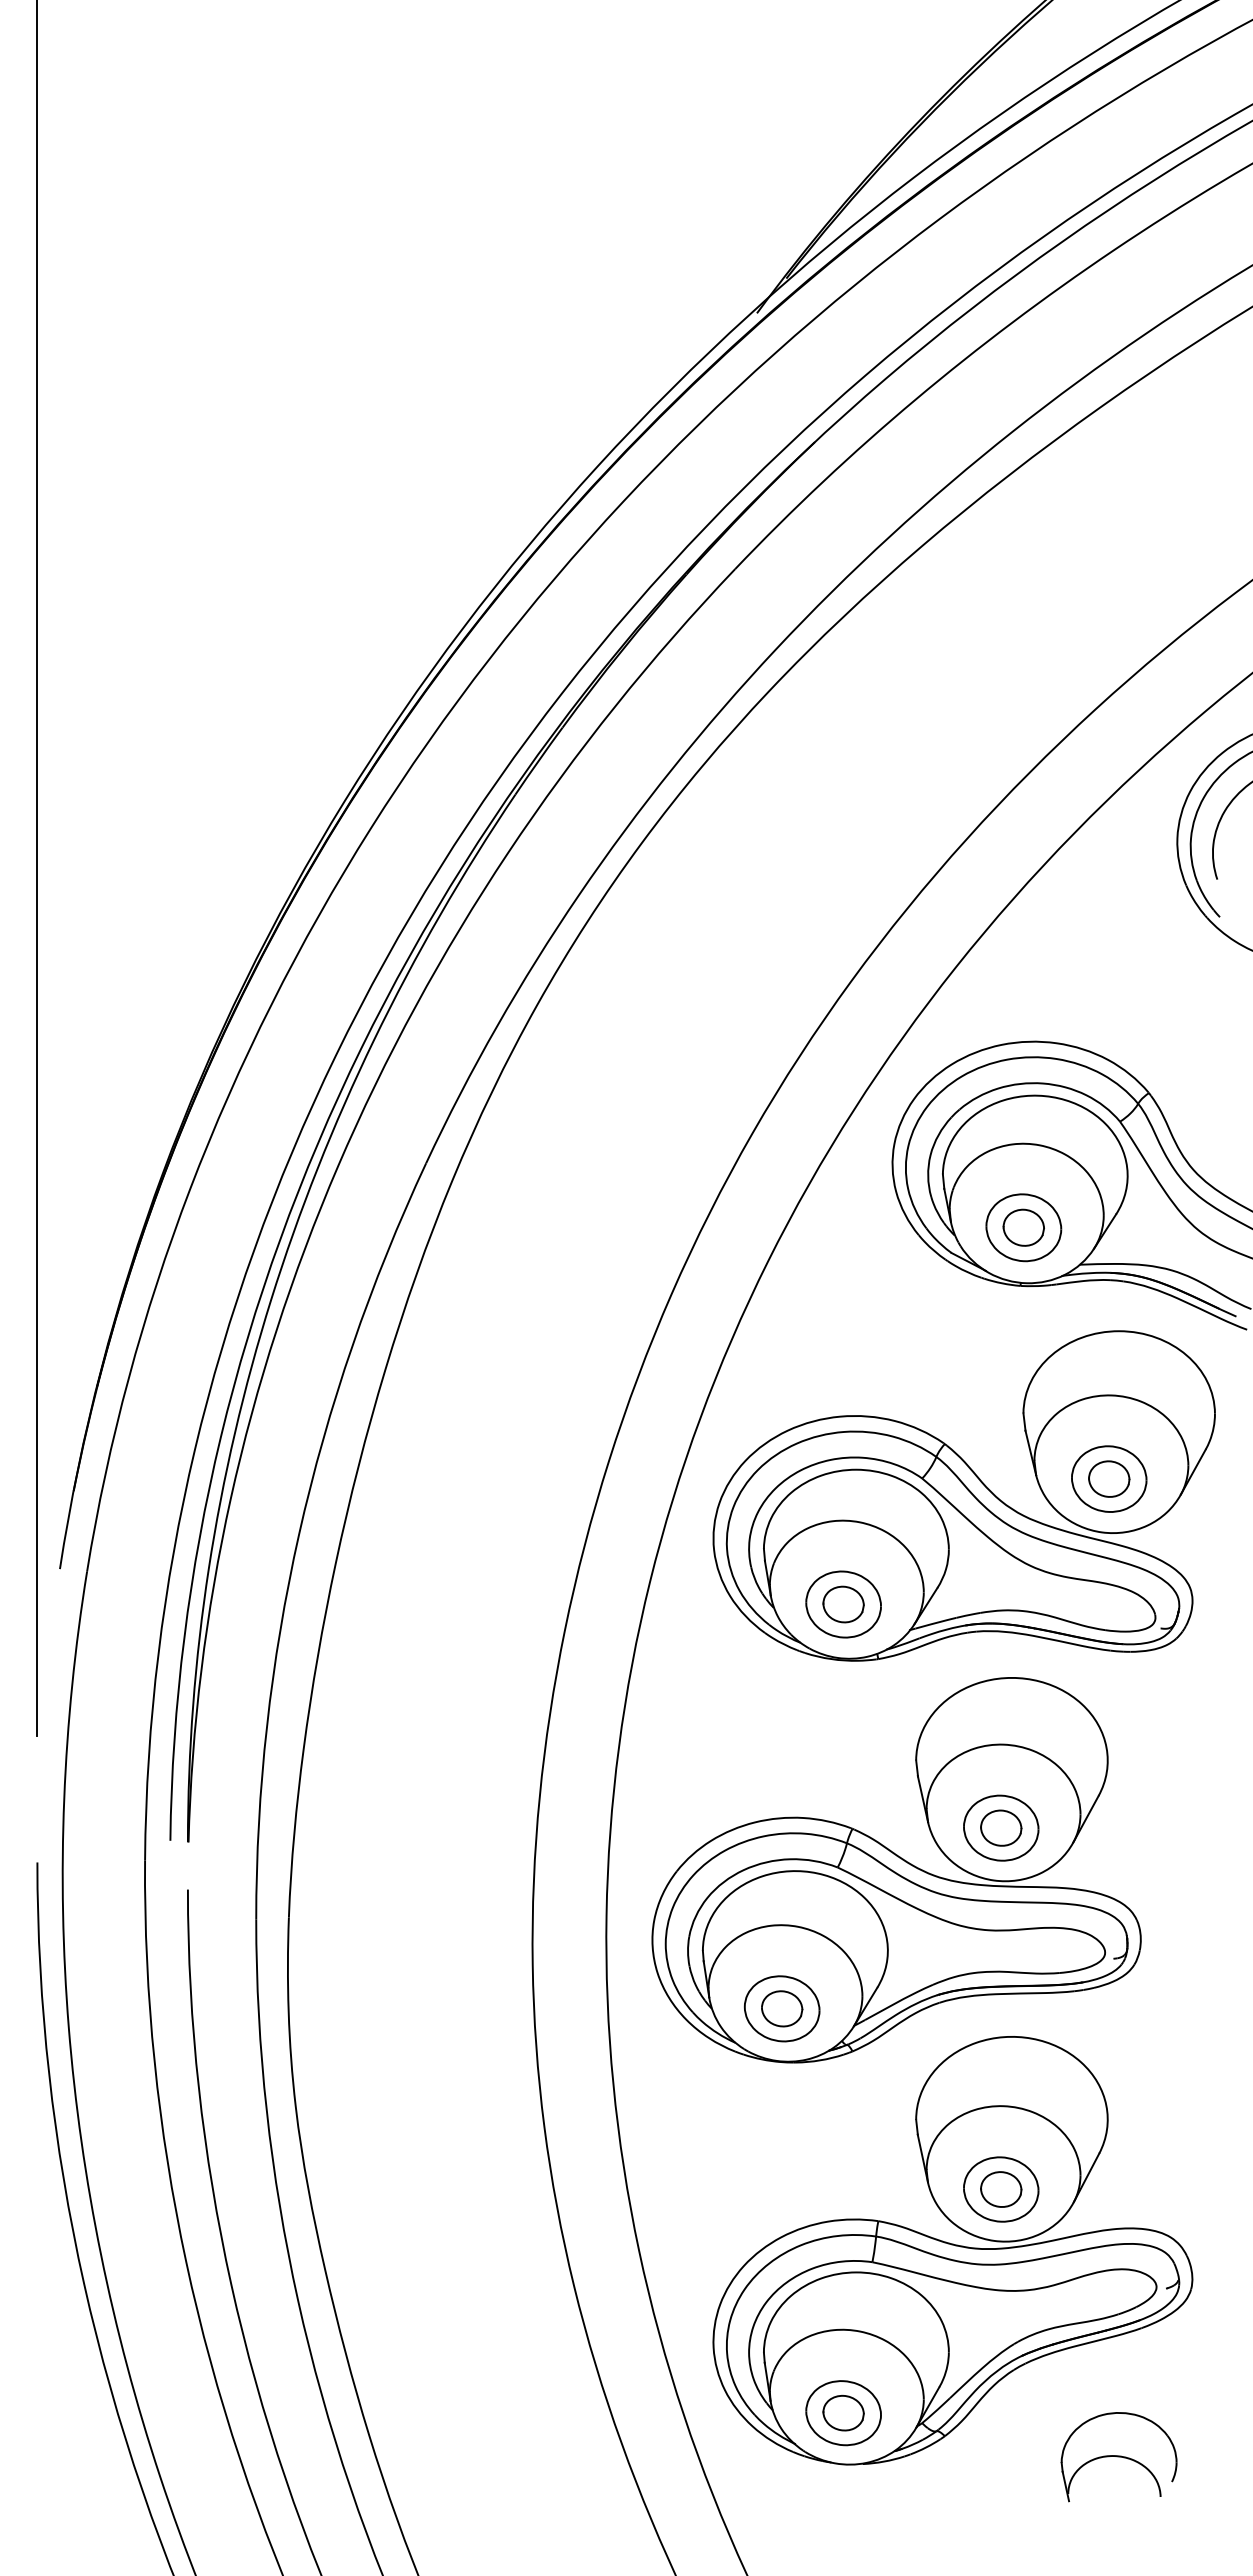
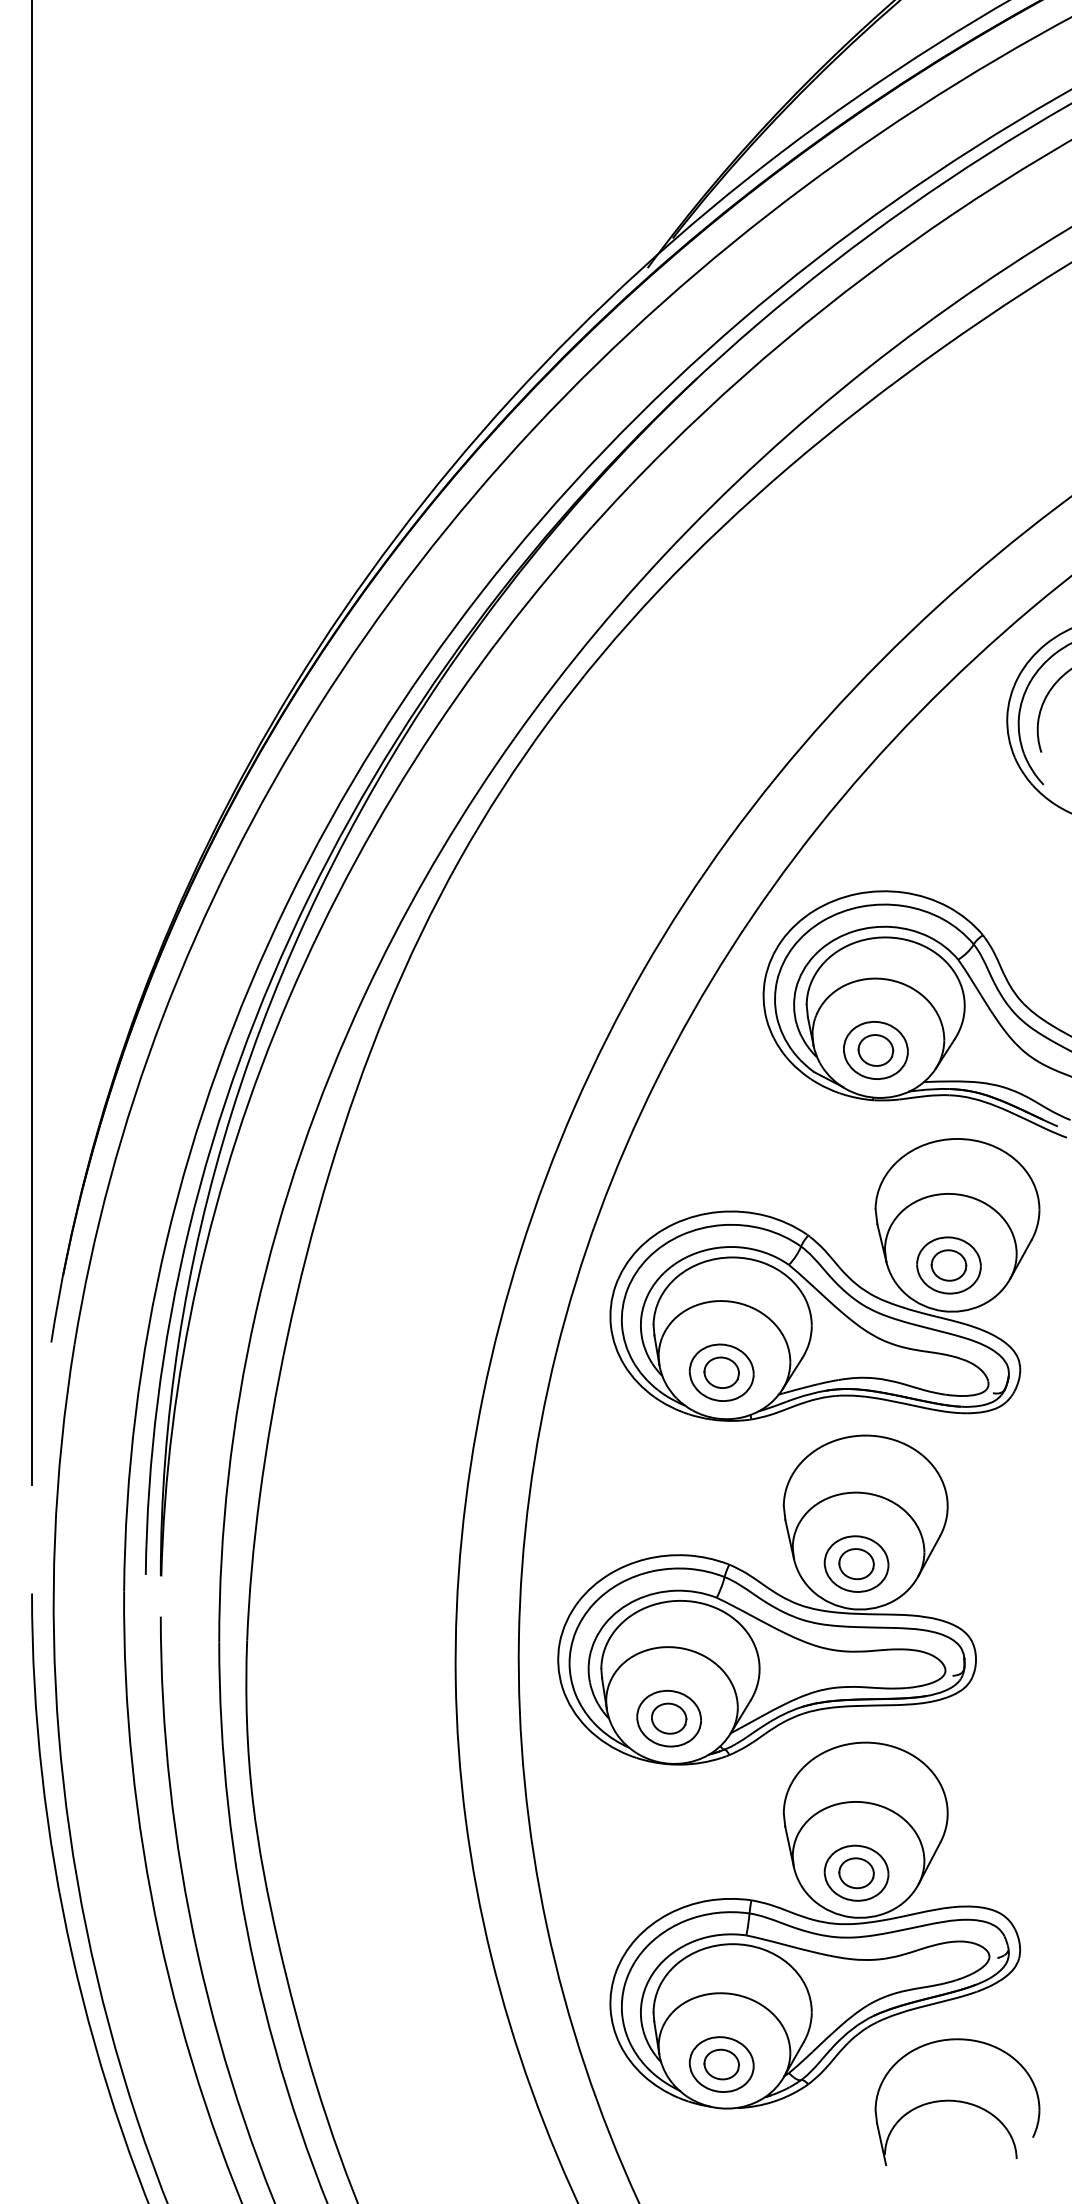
part: (1118, 2456) -> (956, 2101), size x1.67

